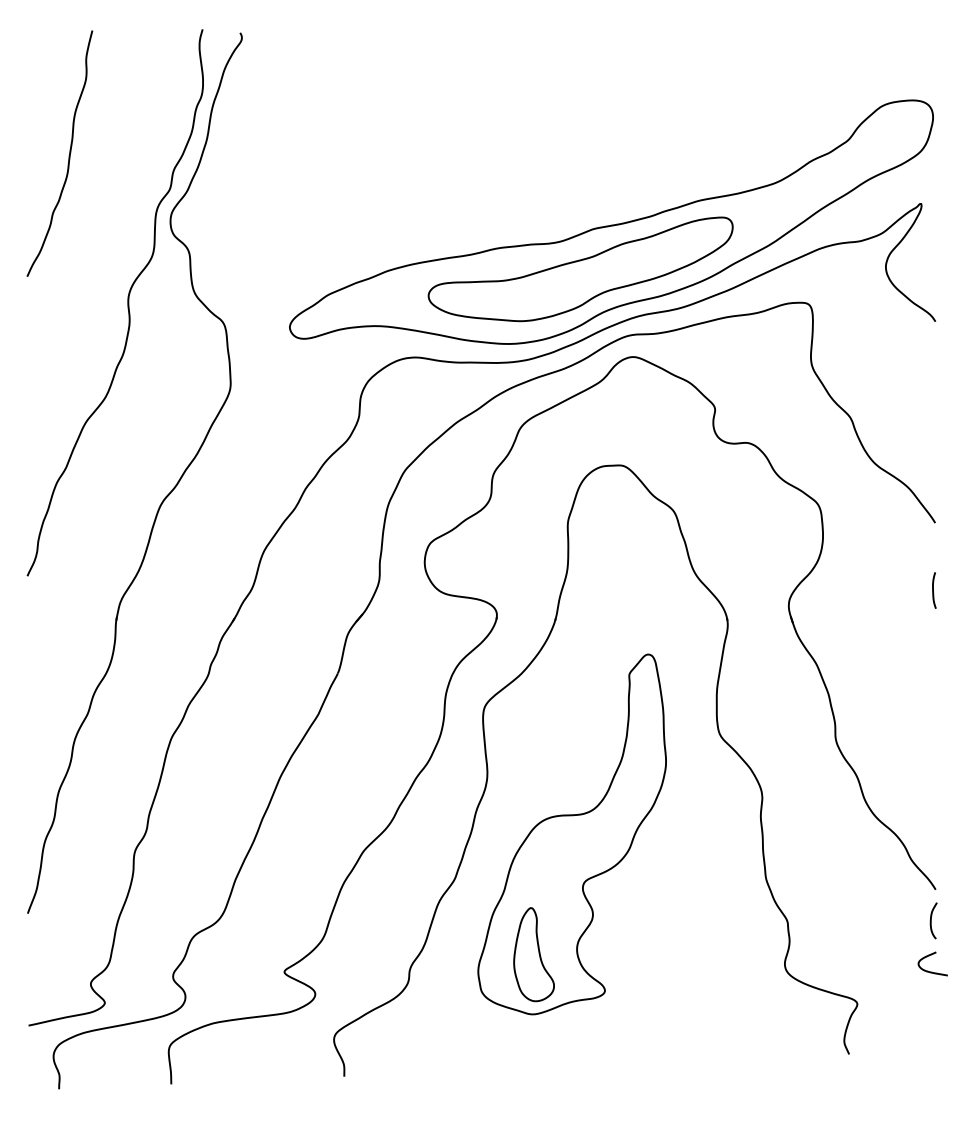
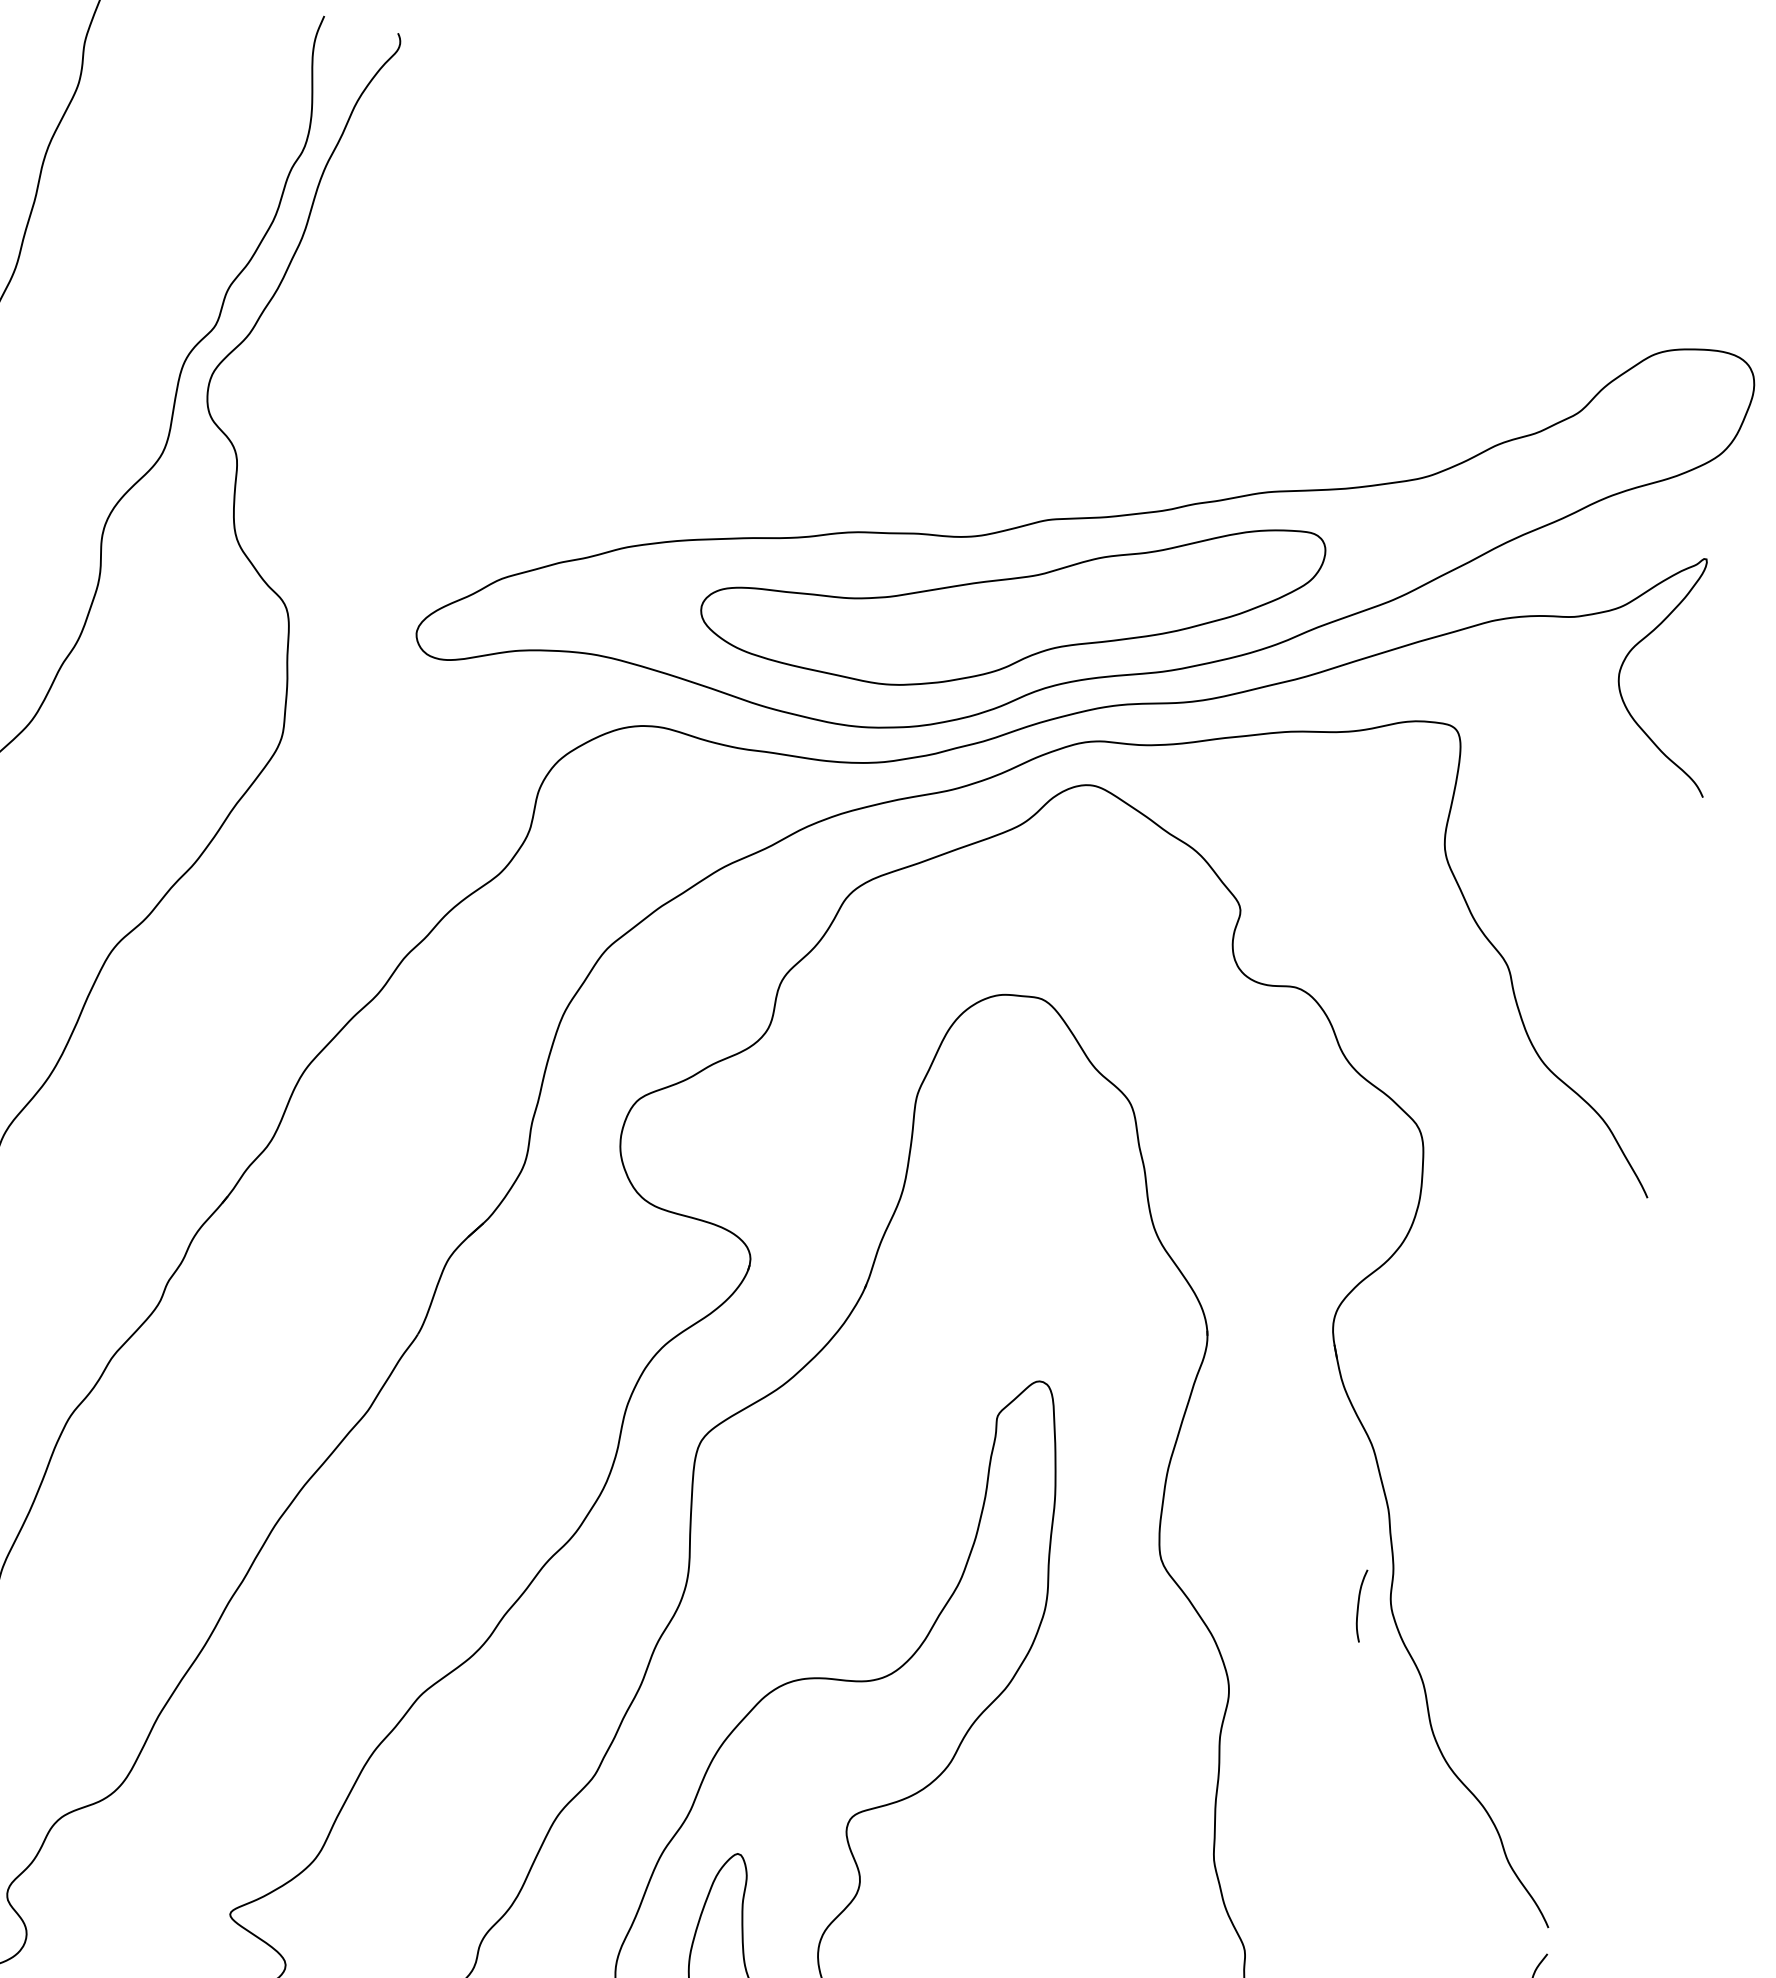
curve: (933, 590) -> (1359, 1605), moved

